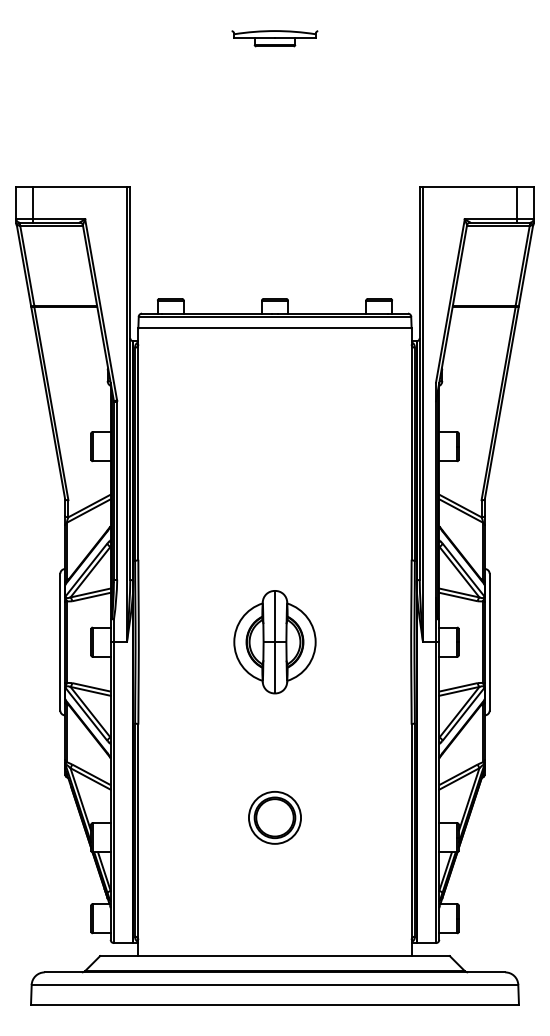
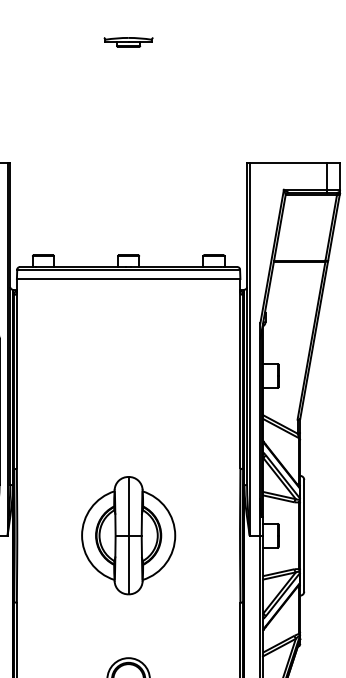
part: (274, 38) -> (128, 42), size x0.7
part: (274, 642) -> (128, 536), size x1.4

